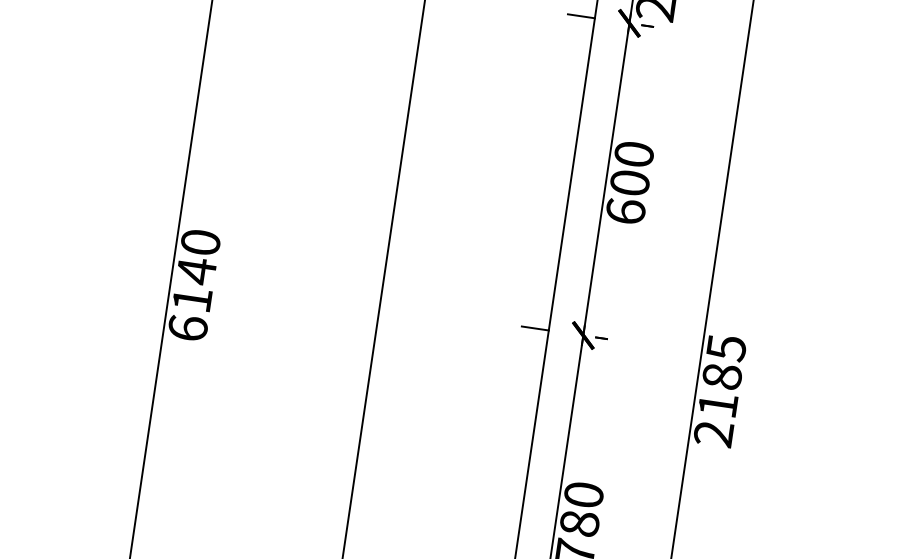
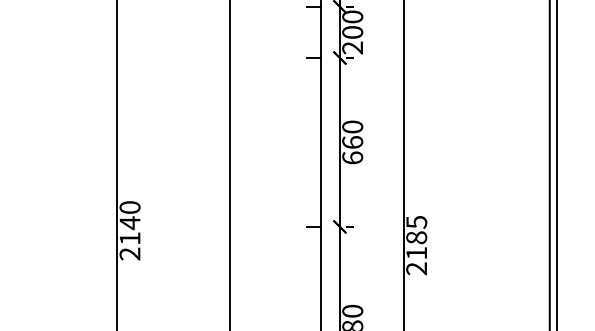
text: (629, 182) -> (352, 142), 600 -> 660
text: (187, 327) -> (129, 253), 6140 -> 2140

